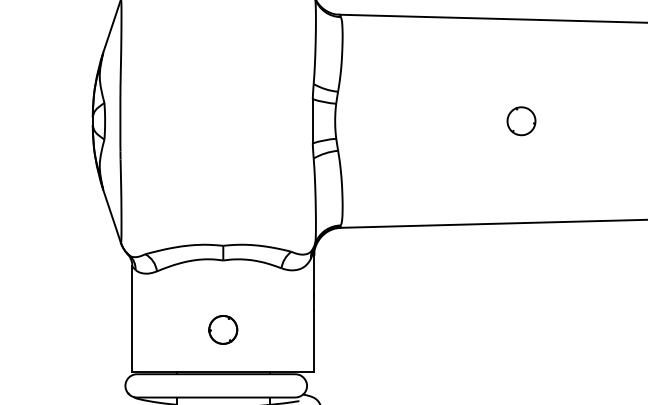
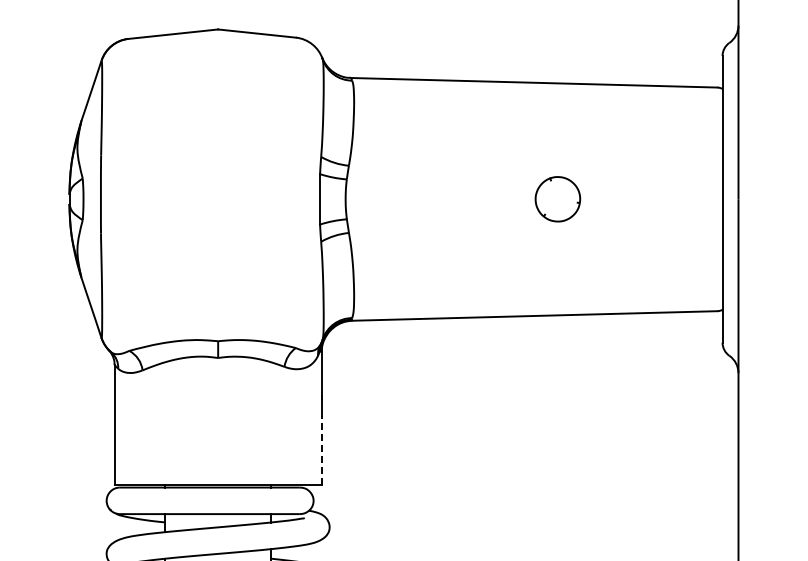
part: (521, 121) -> (557, 199), size x1.4
part: (222, 329) -> (217, 436), removed
line: (313, 341) -> (321, 450), solid -> dashed

